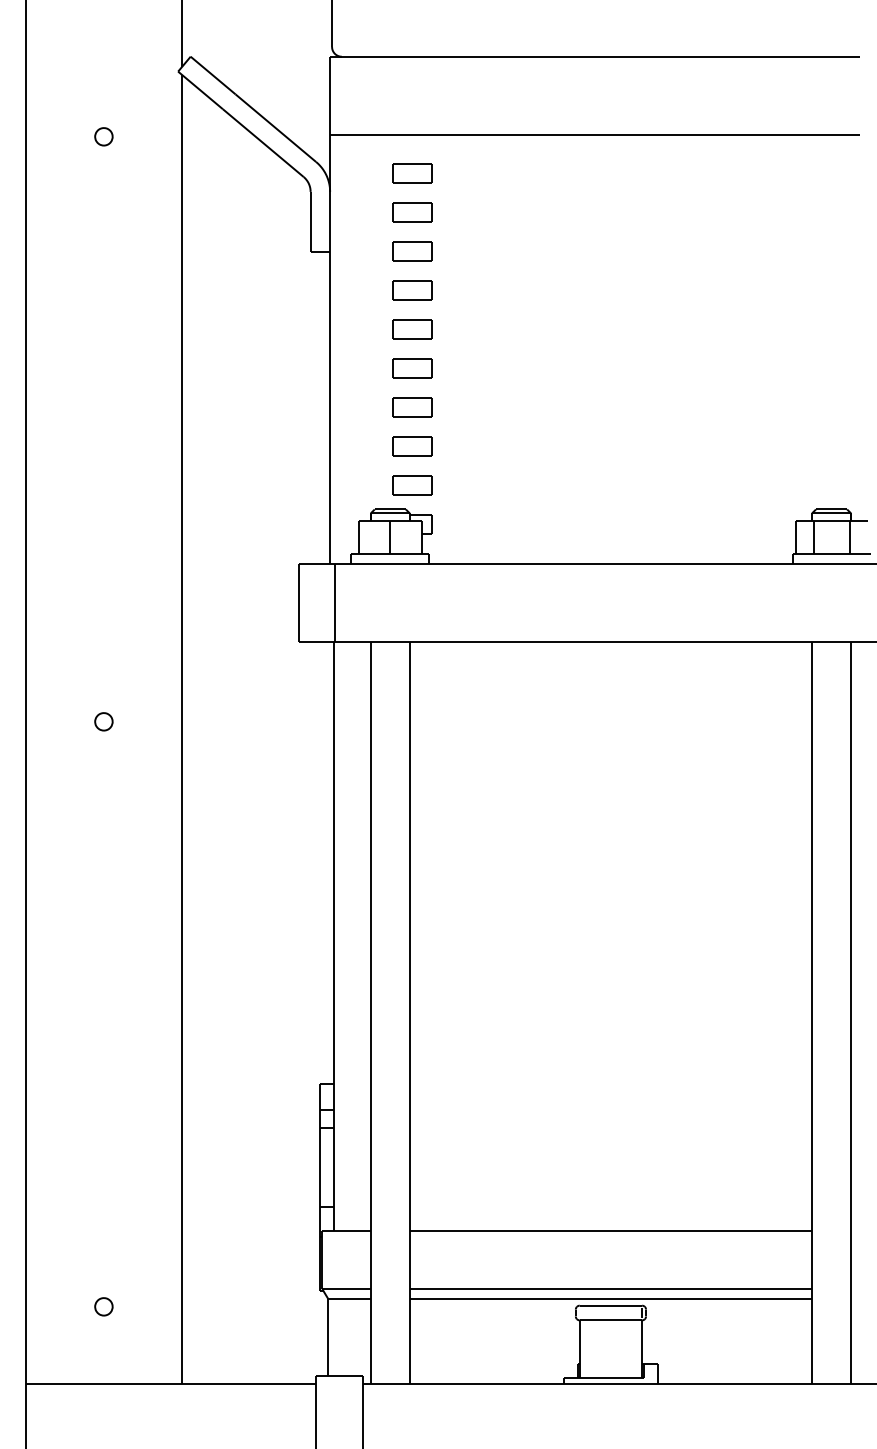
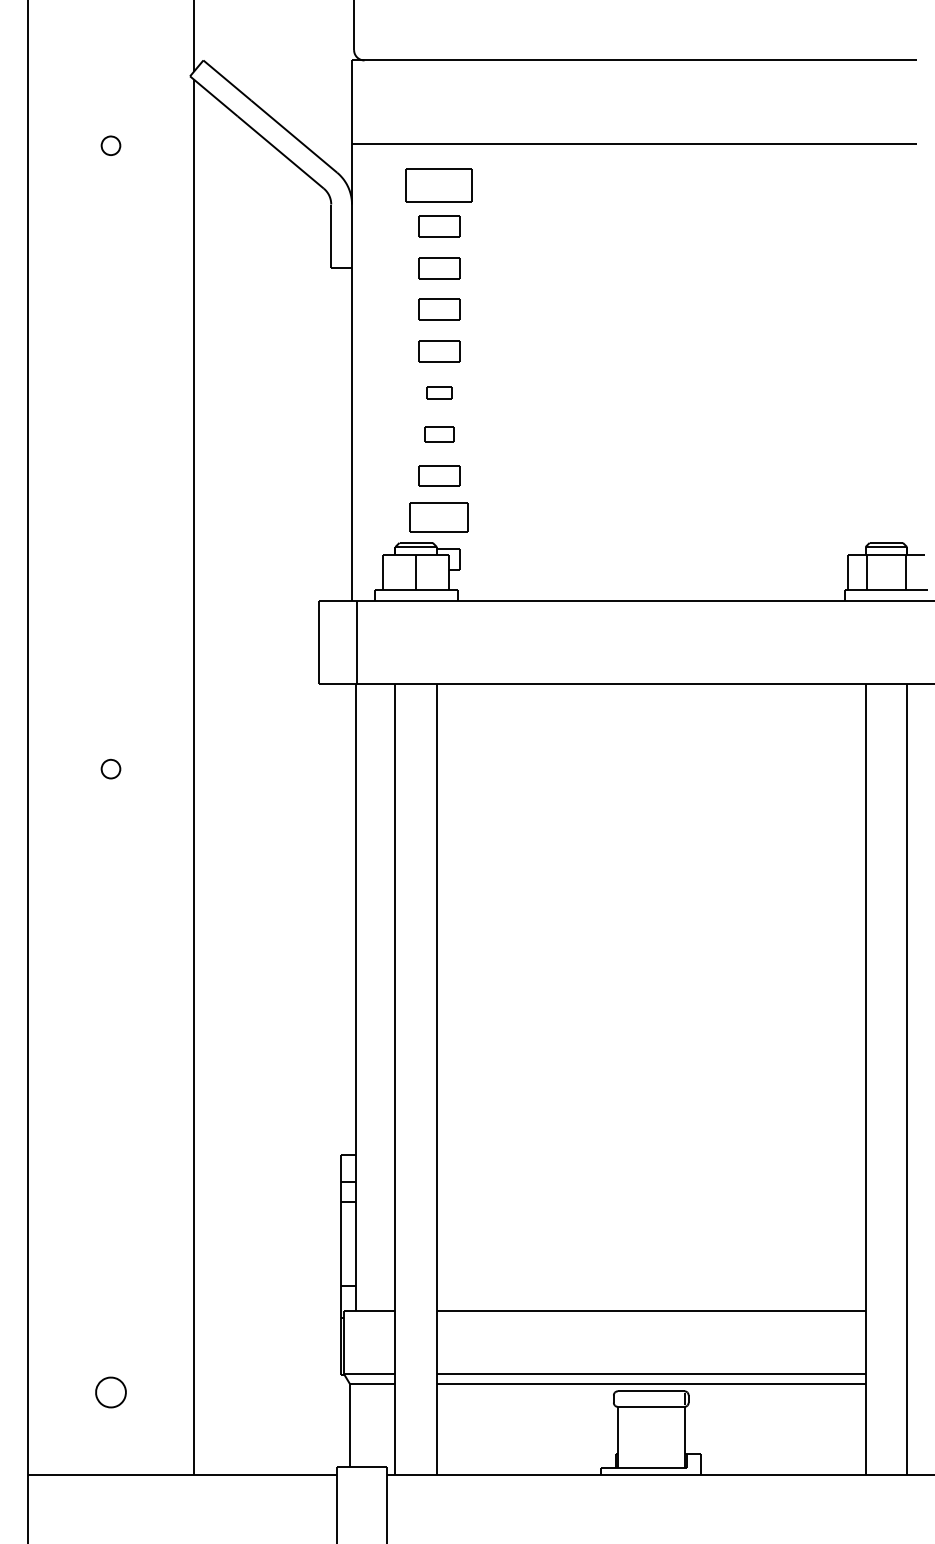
part: (412, 173) -> (439, 184), size x1.6
part: (412, 368) -> (439, 392), size x0.6
part: (412, 407) -> (439, 434), size x0.7
part: (412, 485) -> (439, 517), size x1.4
part: (103, 1306) -> (110, 1392), size x1.6

